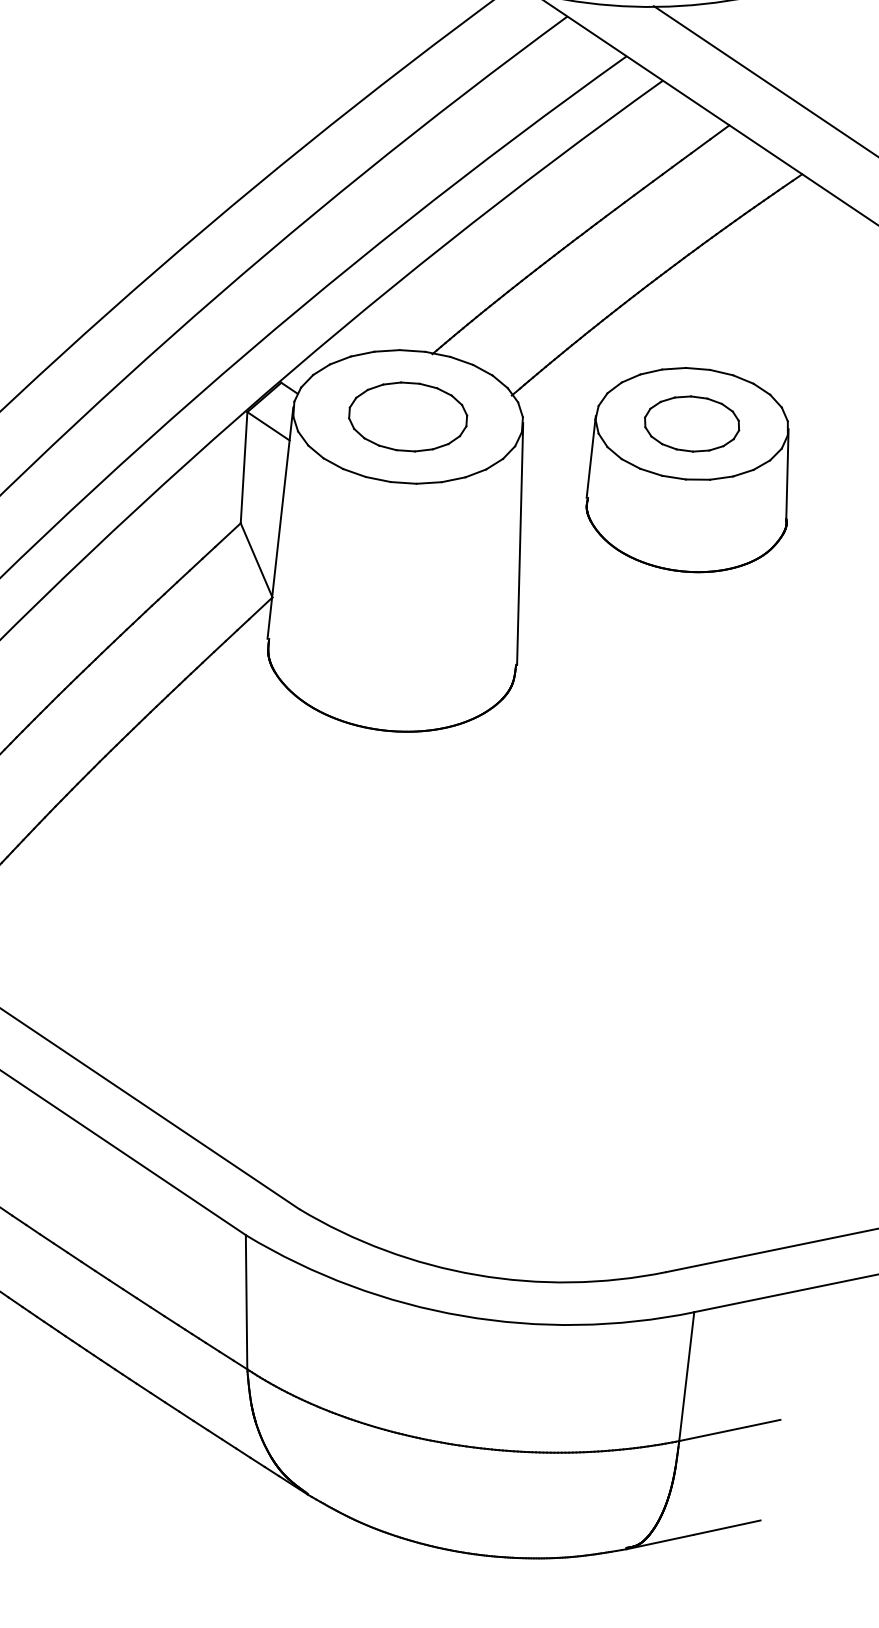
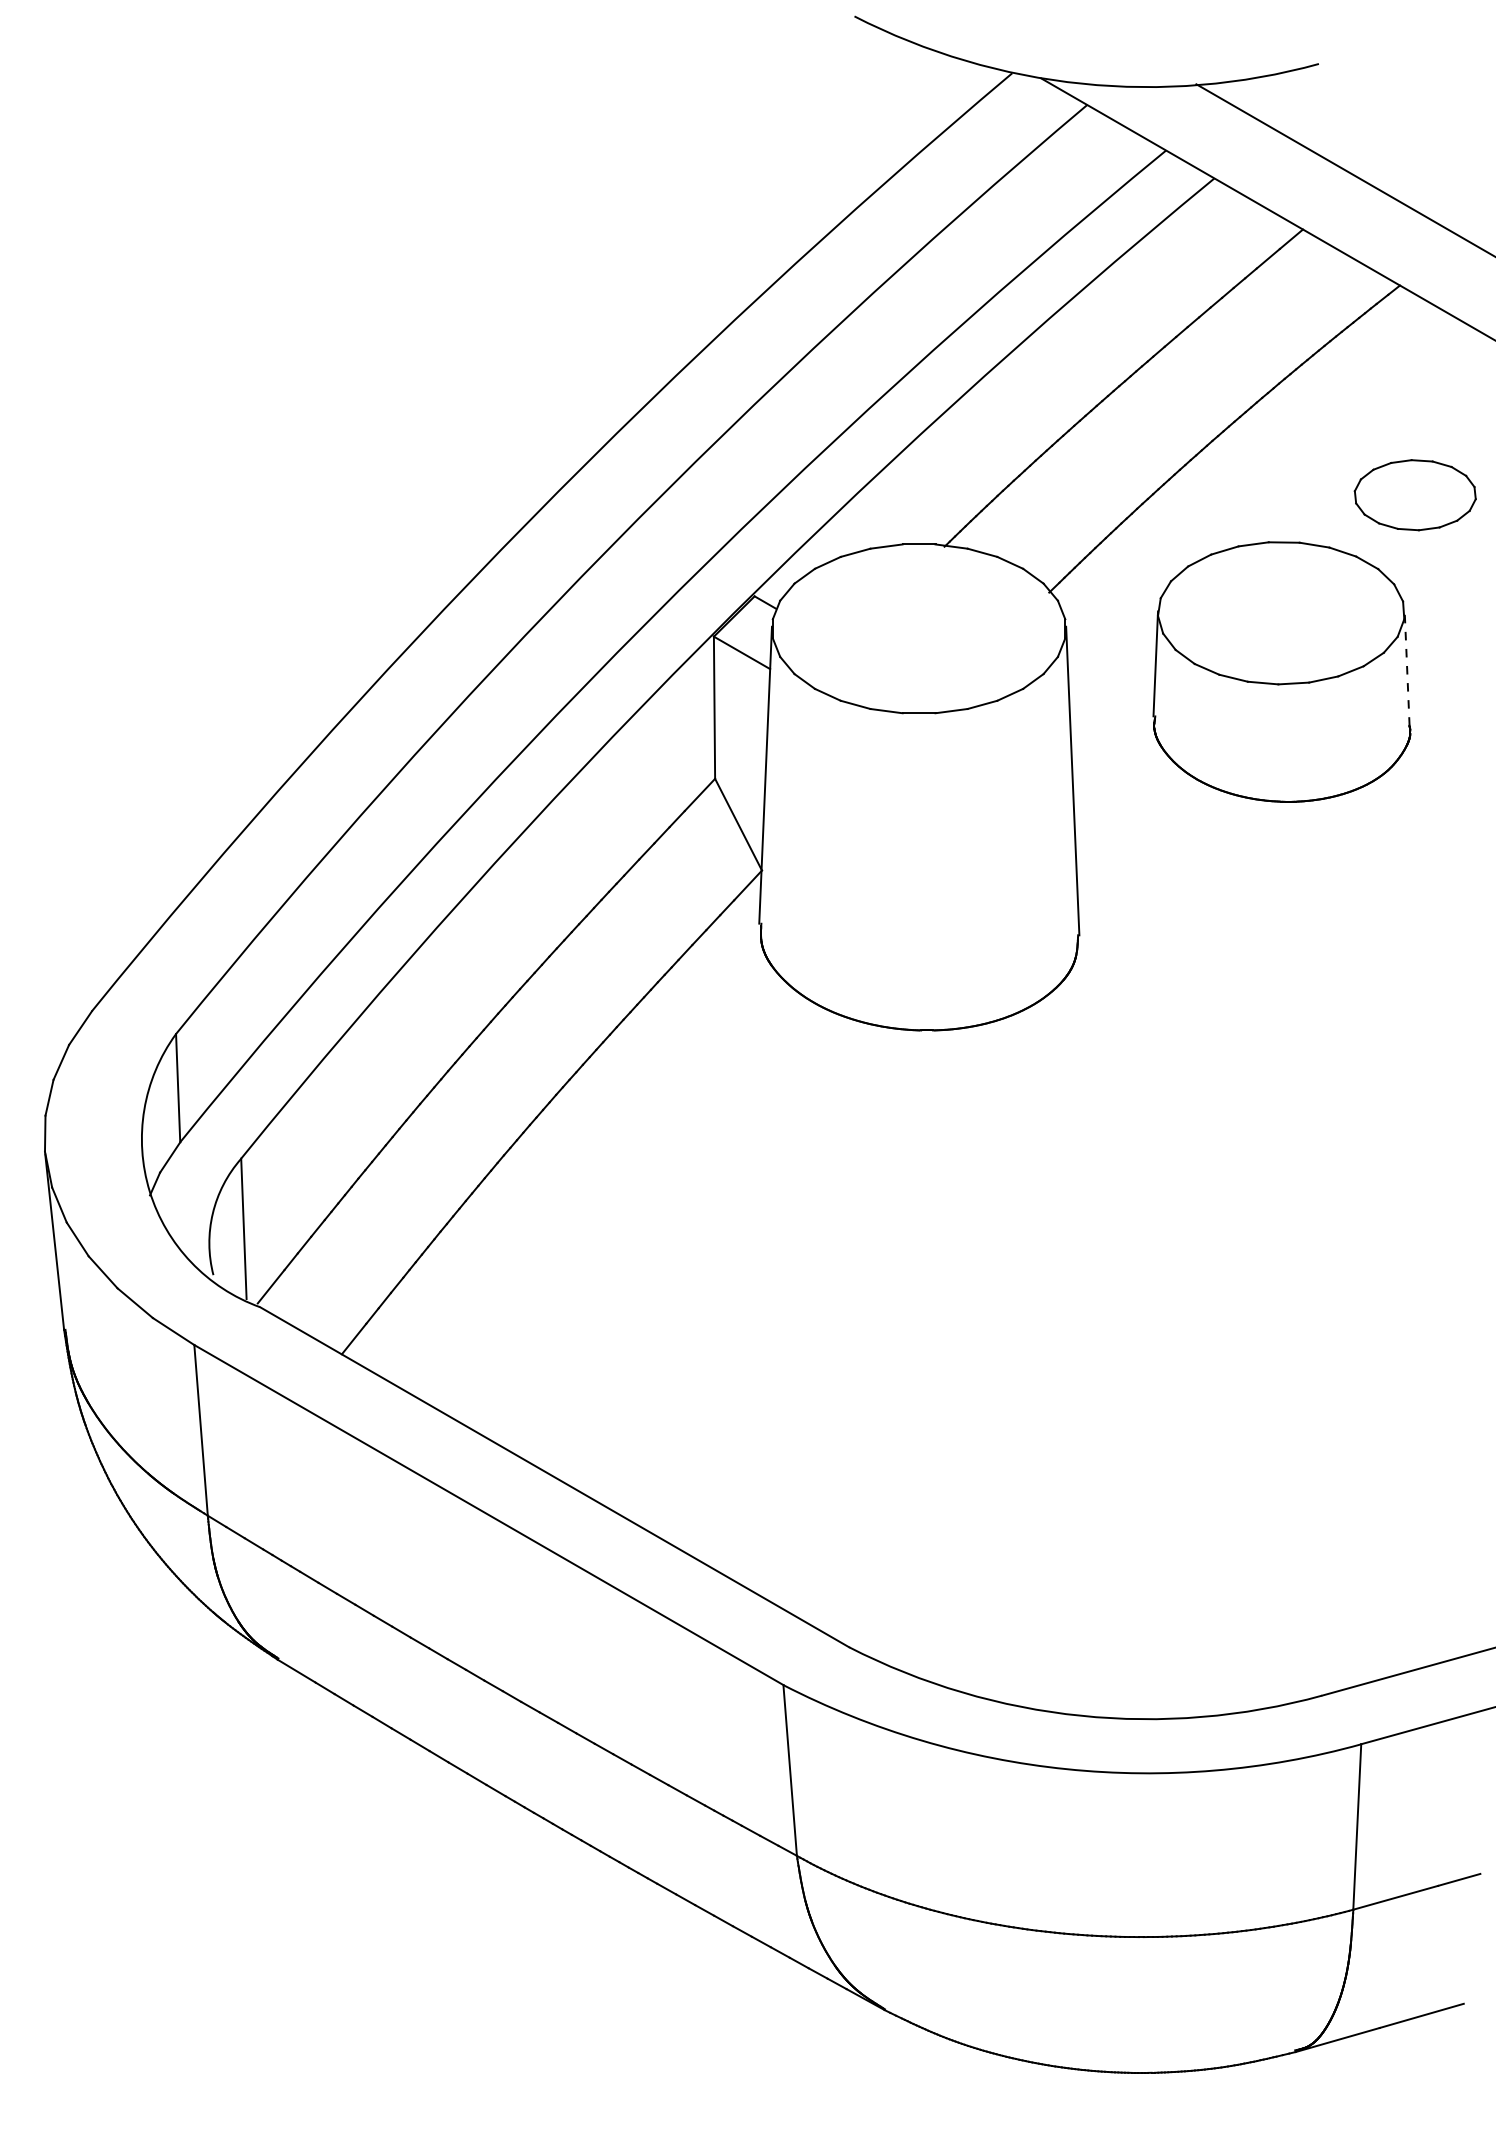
part: (408, 416) -> (919, 628), removed
part: (691, 424) -> (1414, 495), moved
line: (787, 473) -> (1407, 668), solid -> dashed

